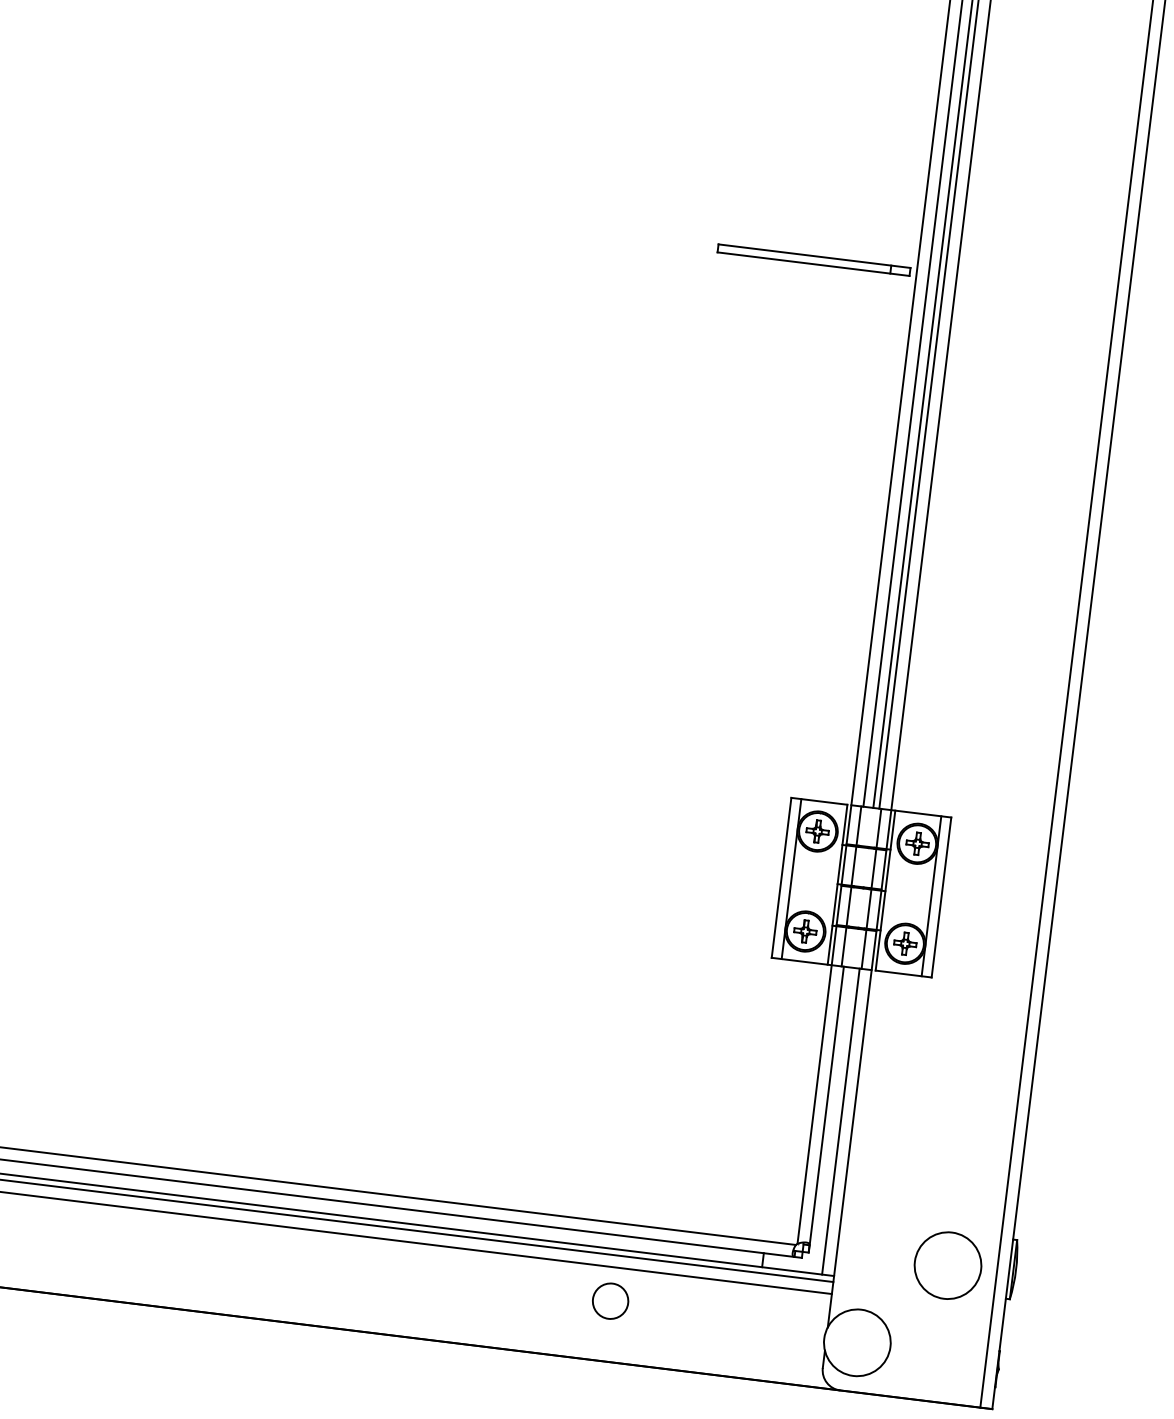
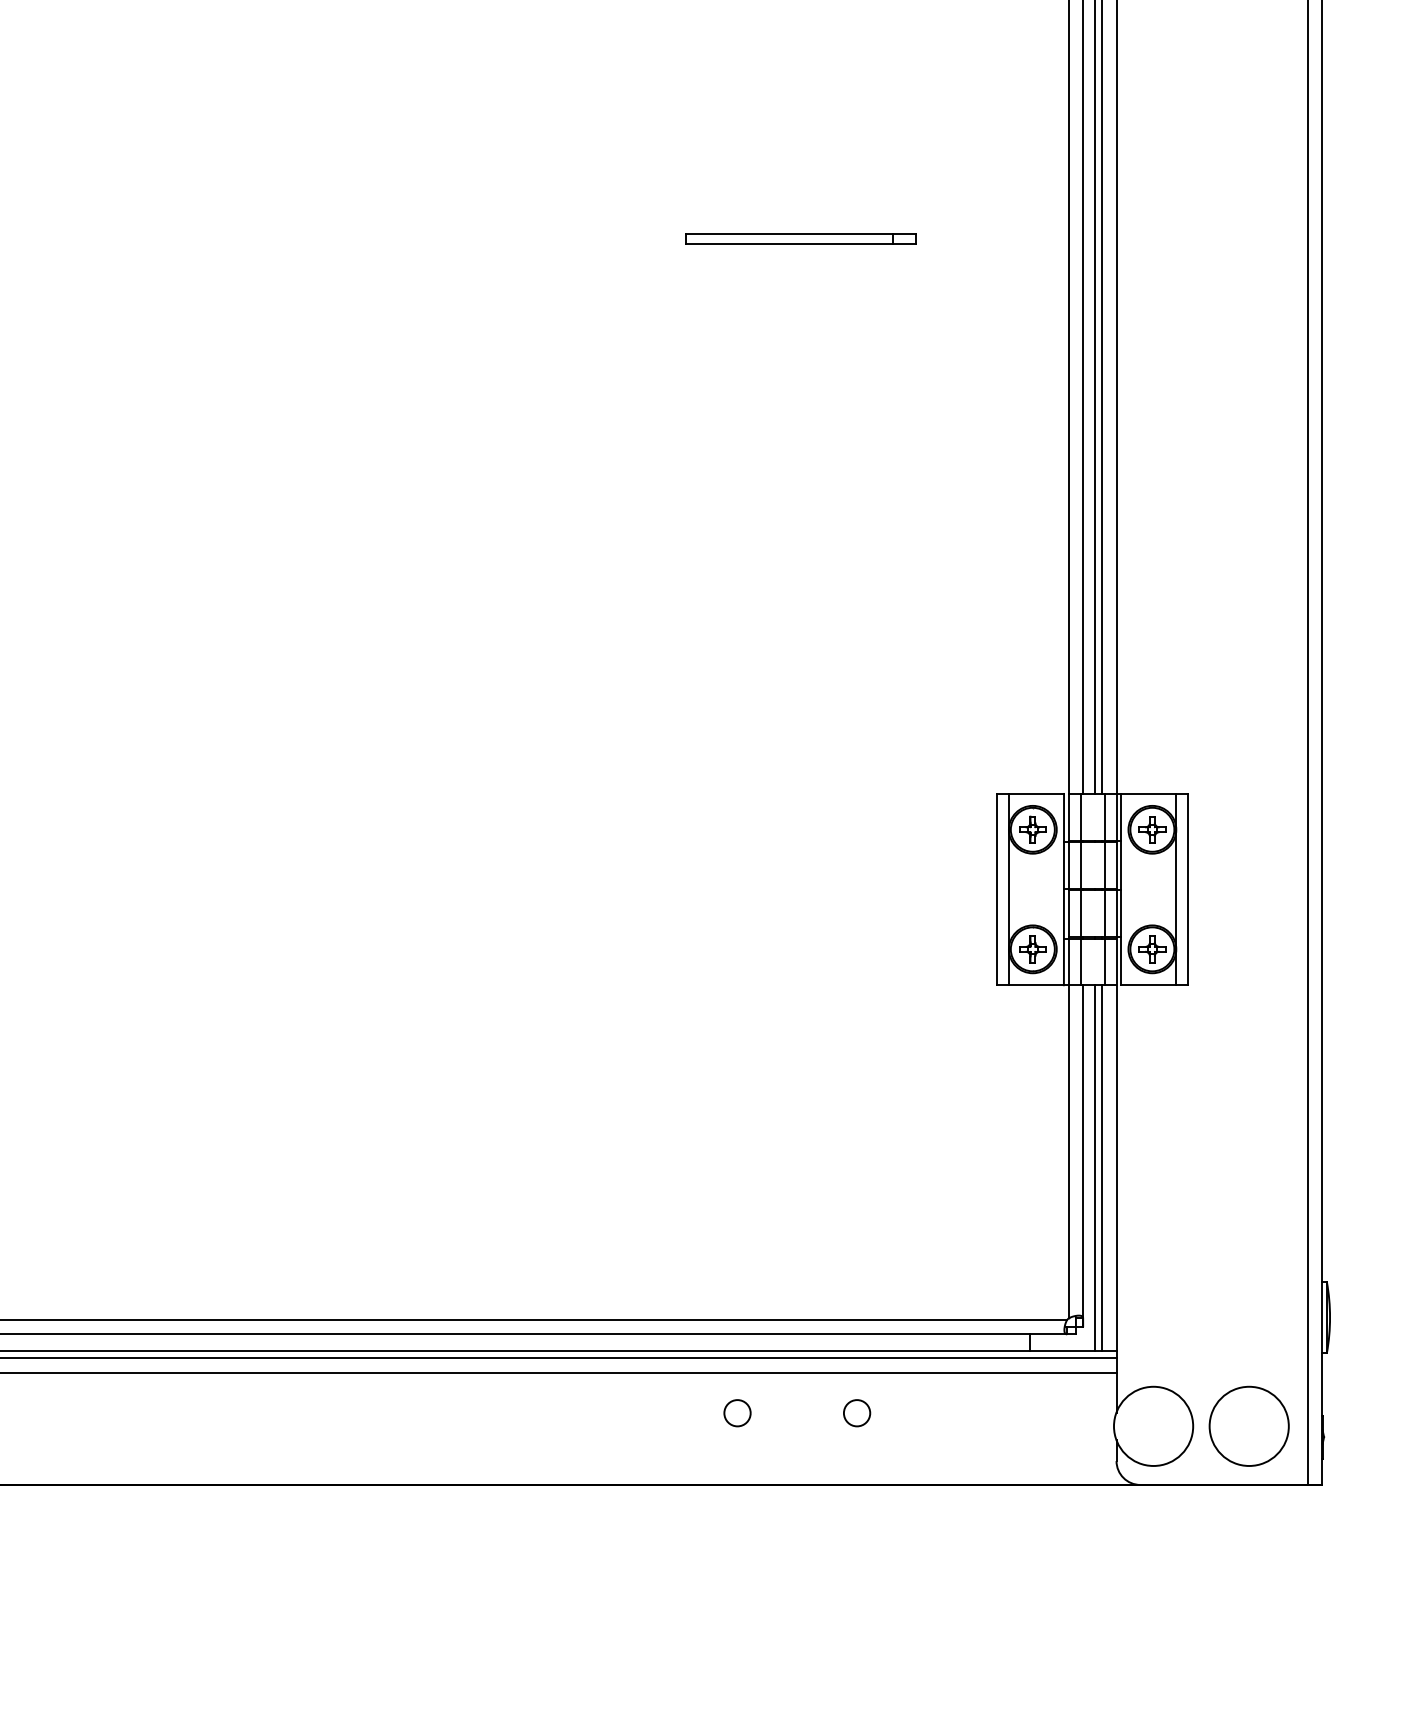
part: (813, 259) -> (800, 238), moved
line: (835, 1121) -> (1095, 1168), added
circle: (947, 1264) -> (1248, 1425), moved
circle: (510, 1289) -> (737, 1413), added
circle: (611, 1301) -> (857, 1413), size x0.62

